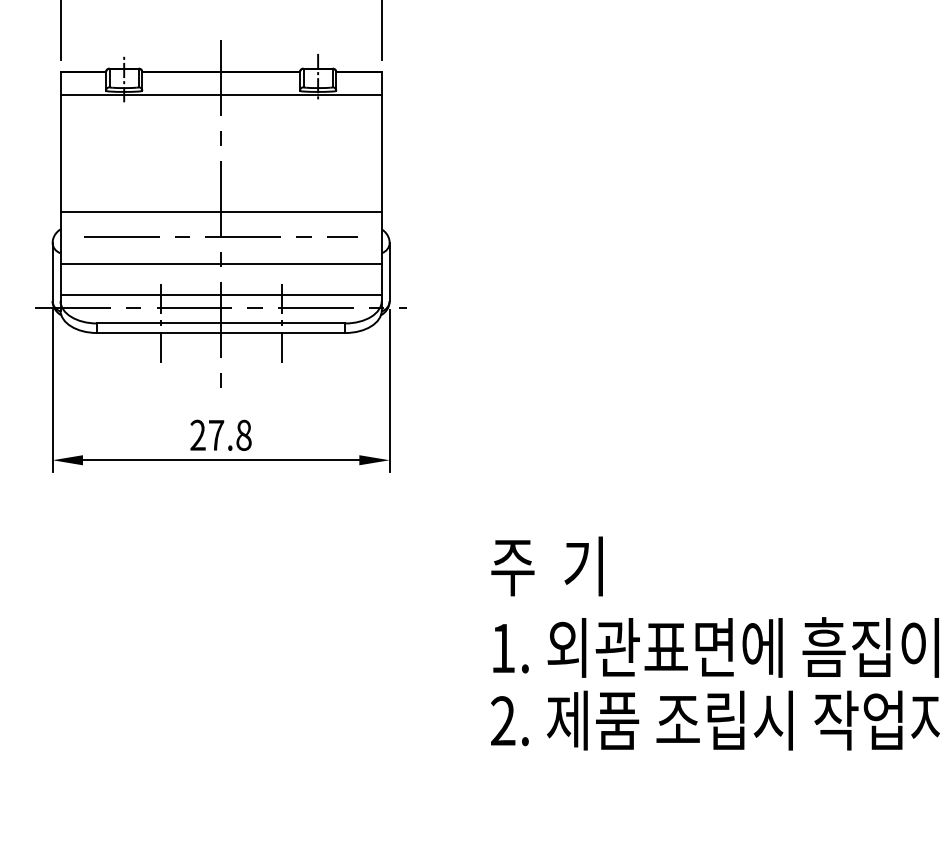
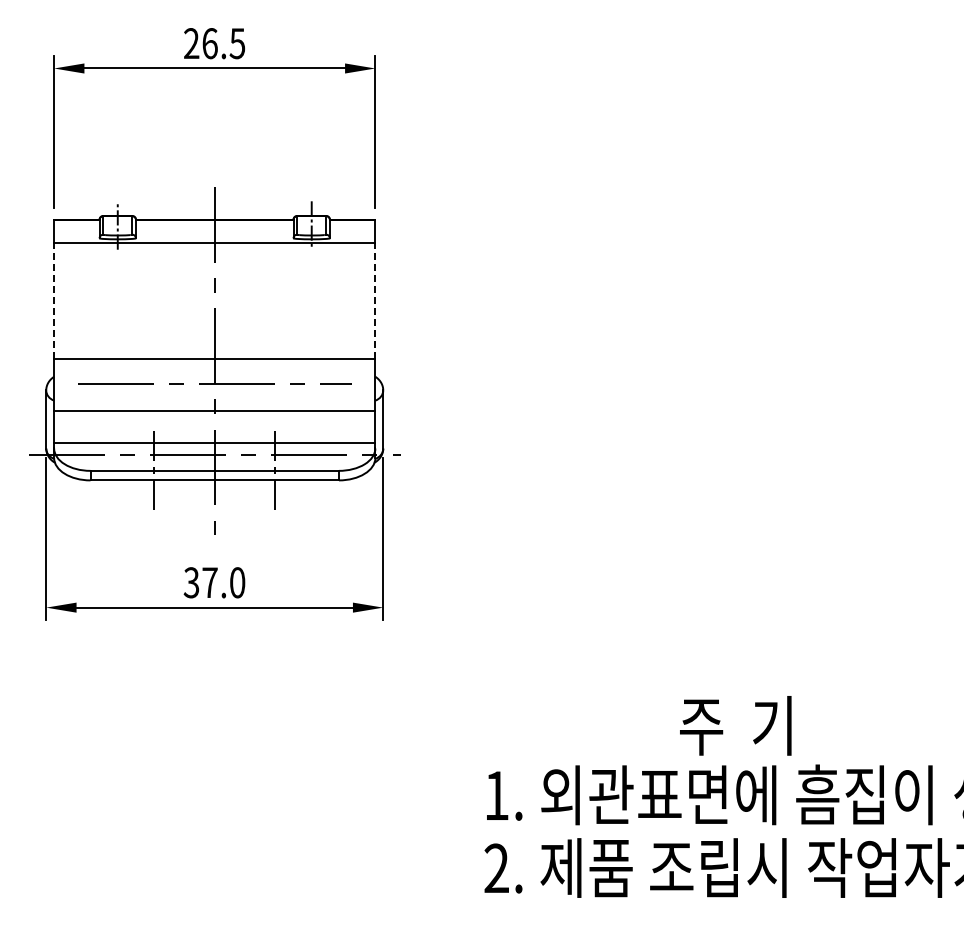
line: (60, 153) -> (54, 300), solid -> dashed
line: (381, 153) -> (375, 300), solid -> dashed
text: (220, 435) -> (214, 582), 27.8 -> 37.0
text: (546, 566) -> (735, 725), moved

